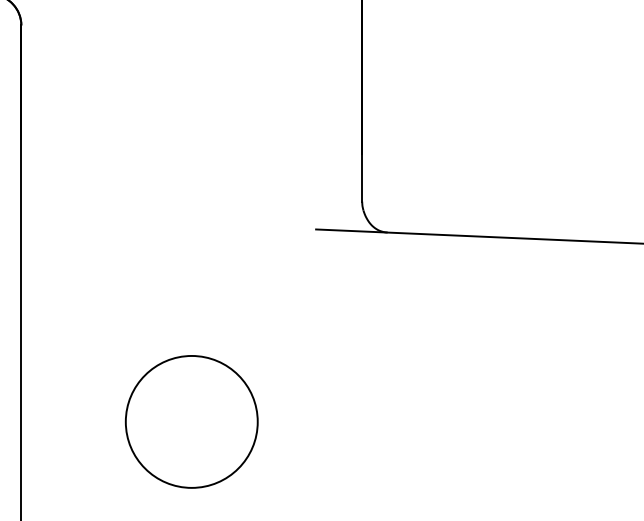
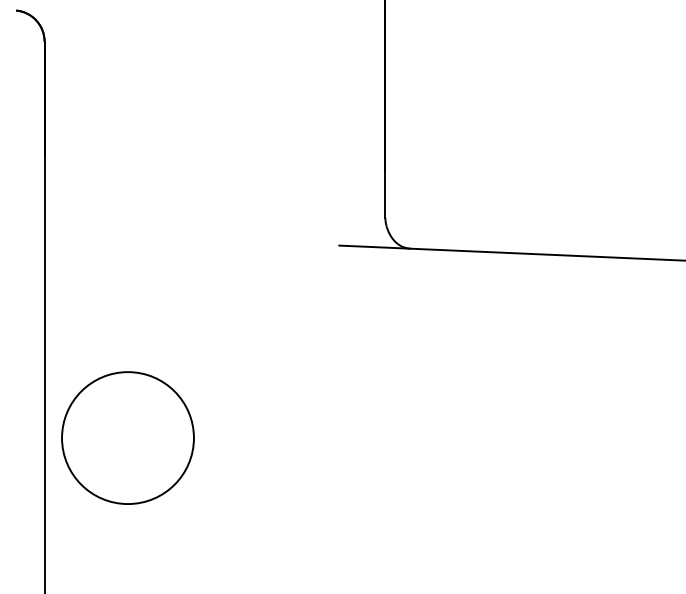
circle: (191, 421) -> (127, 437), moved

